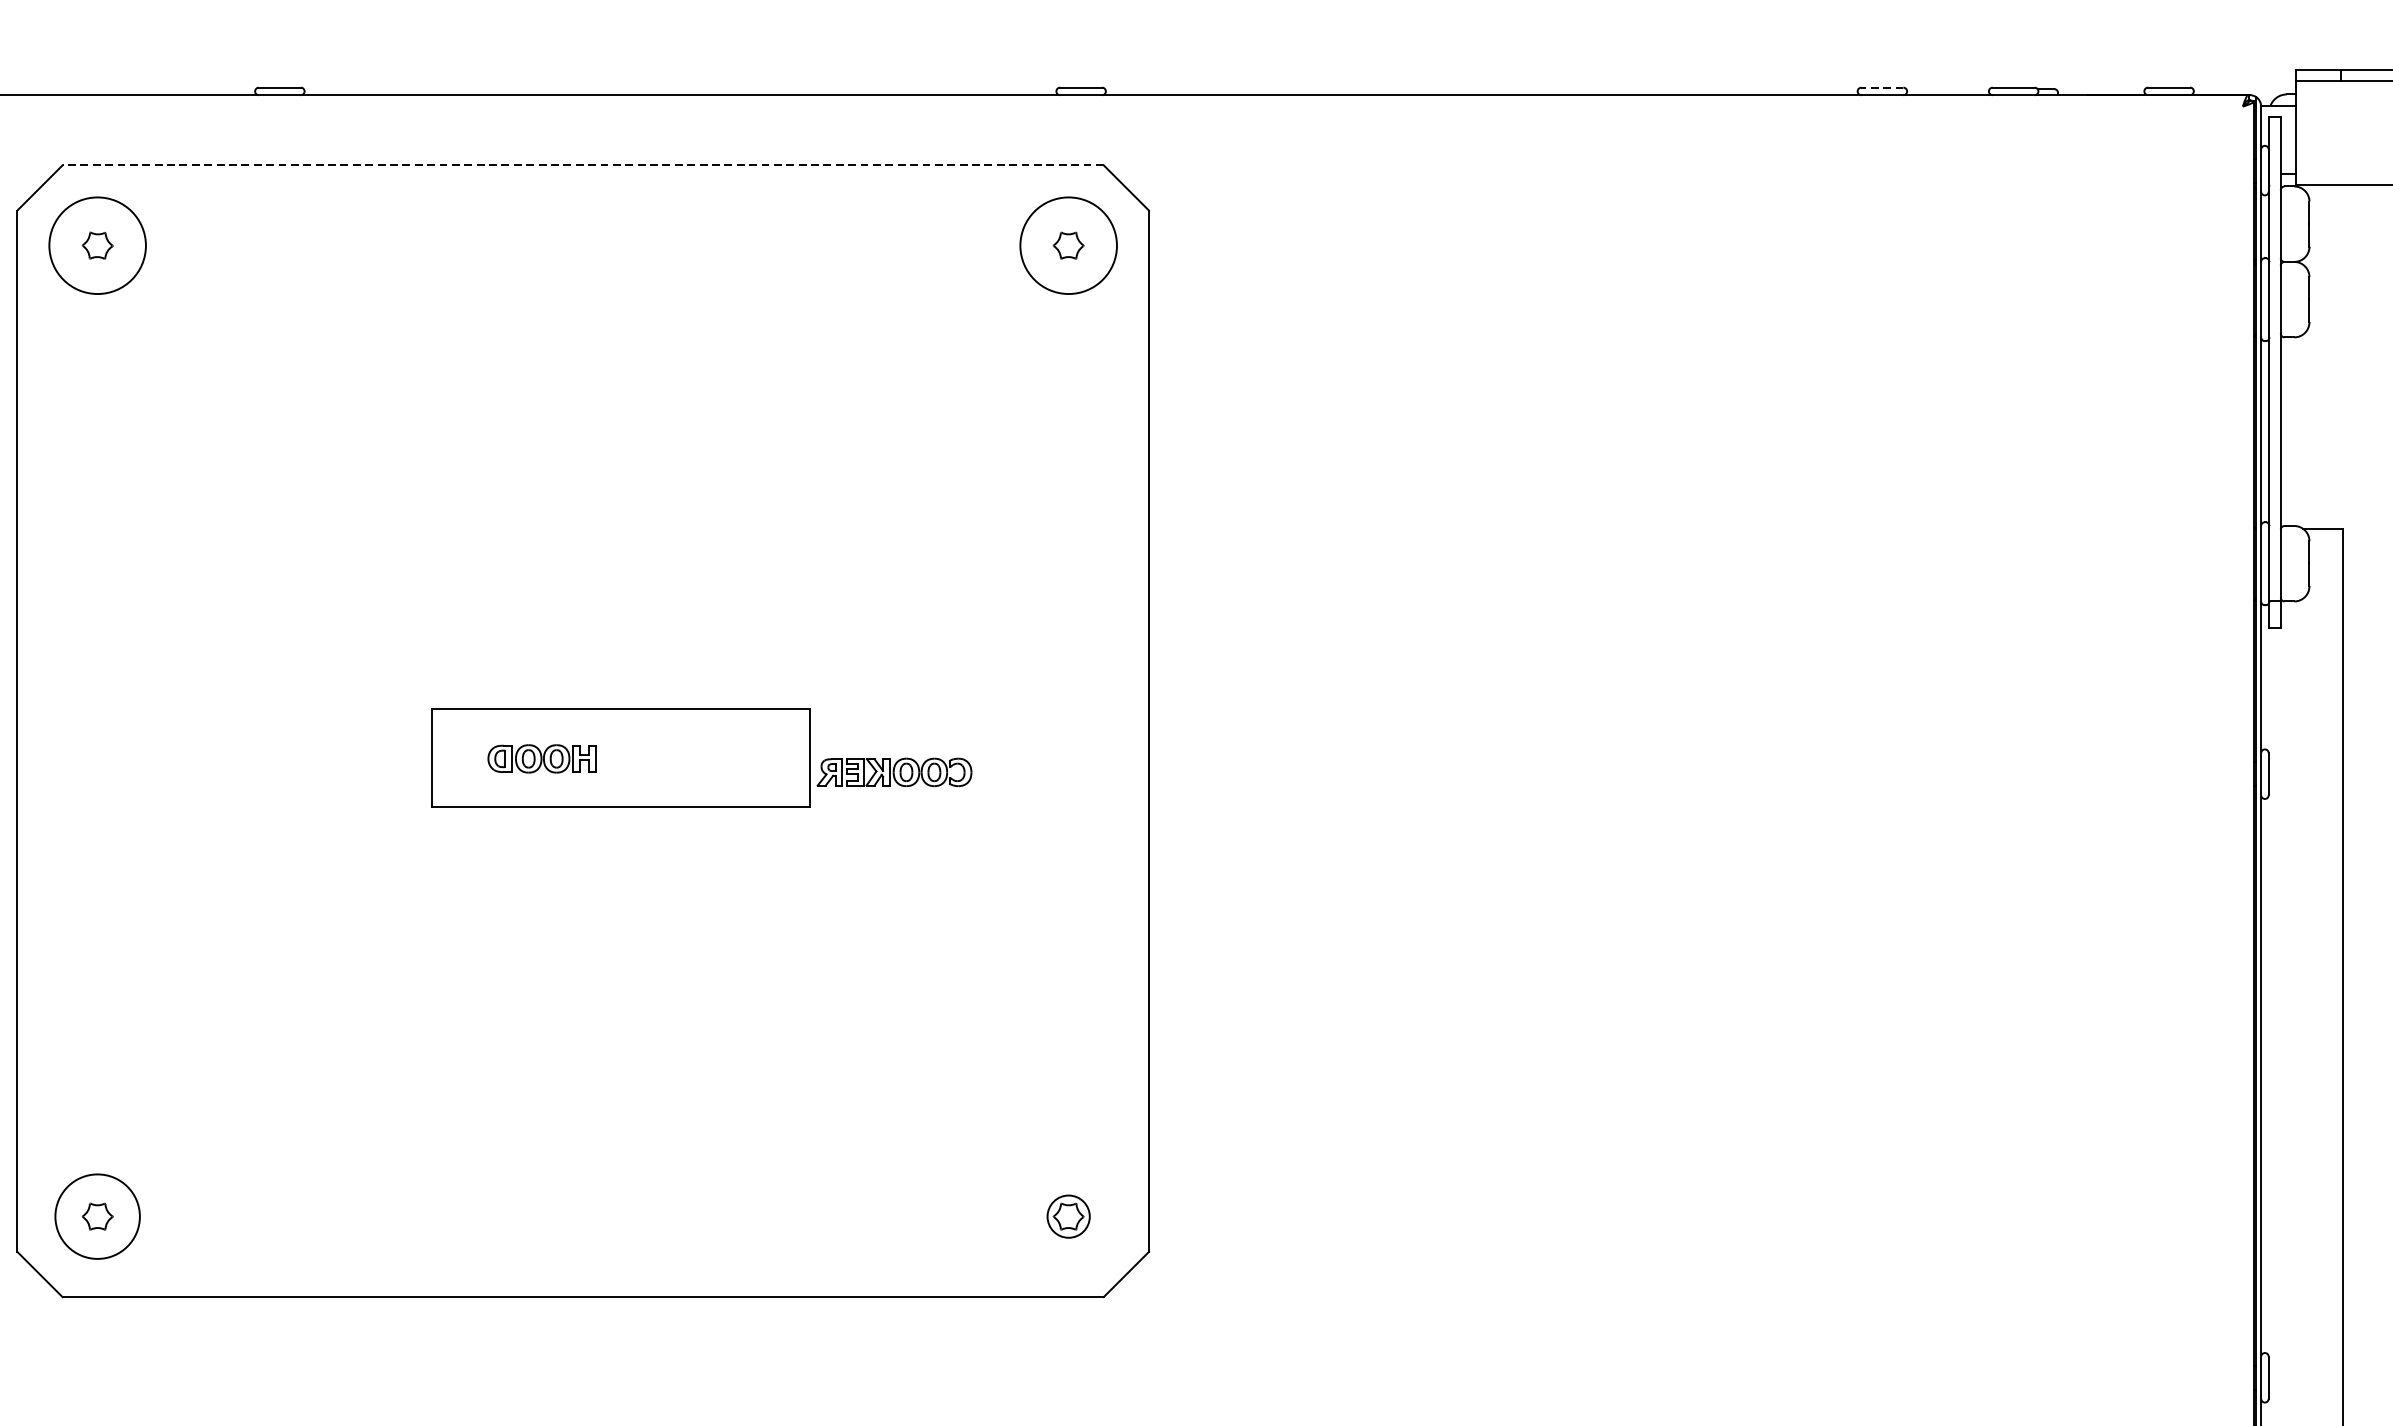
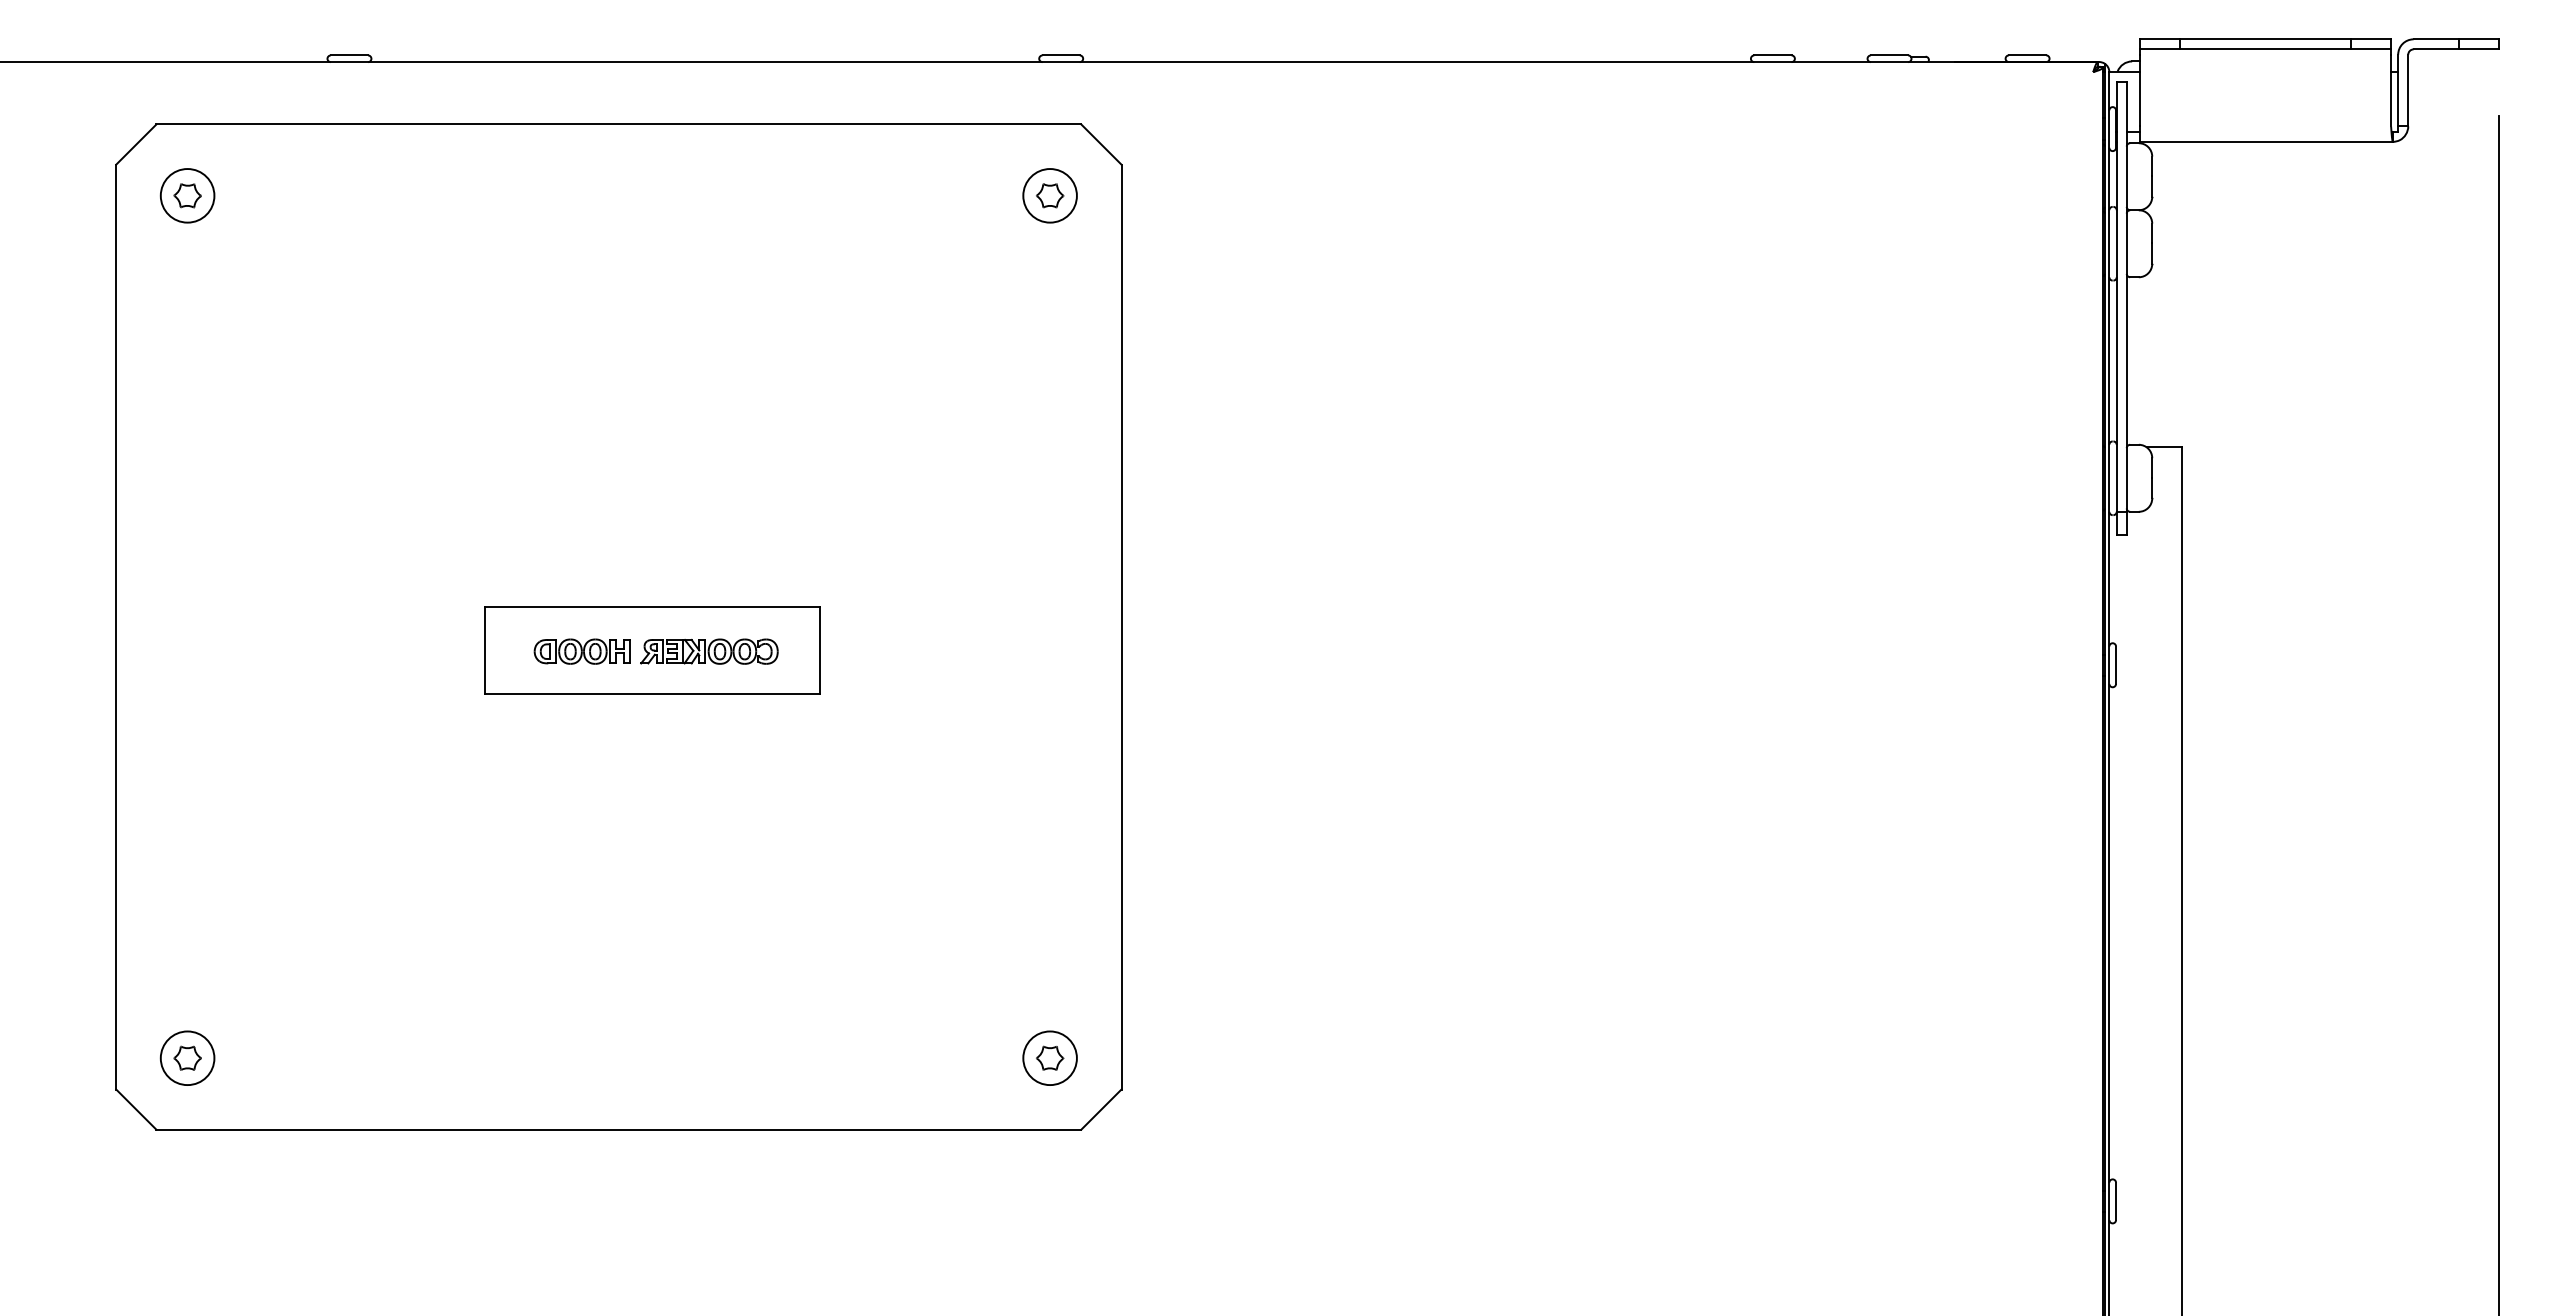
line: (1881, 87) -> (1772, 55), dashed -> solid
line: (582, 165) -> (618, 124), dashed -> solid
circle: (97, 245) -> (187, 195), size x0.62
circle: (1067, 245) -> (1049, 195), size x0.62
part: (894, 772) -> (709, 651), moved
circle: (97, 1216) -> (187, 1058), size x0.71
circle: (1067, 1216) -> (1049, 1058), size x1.43

